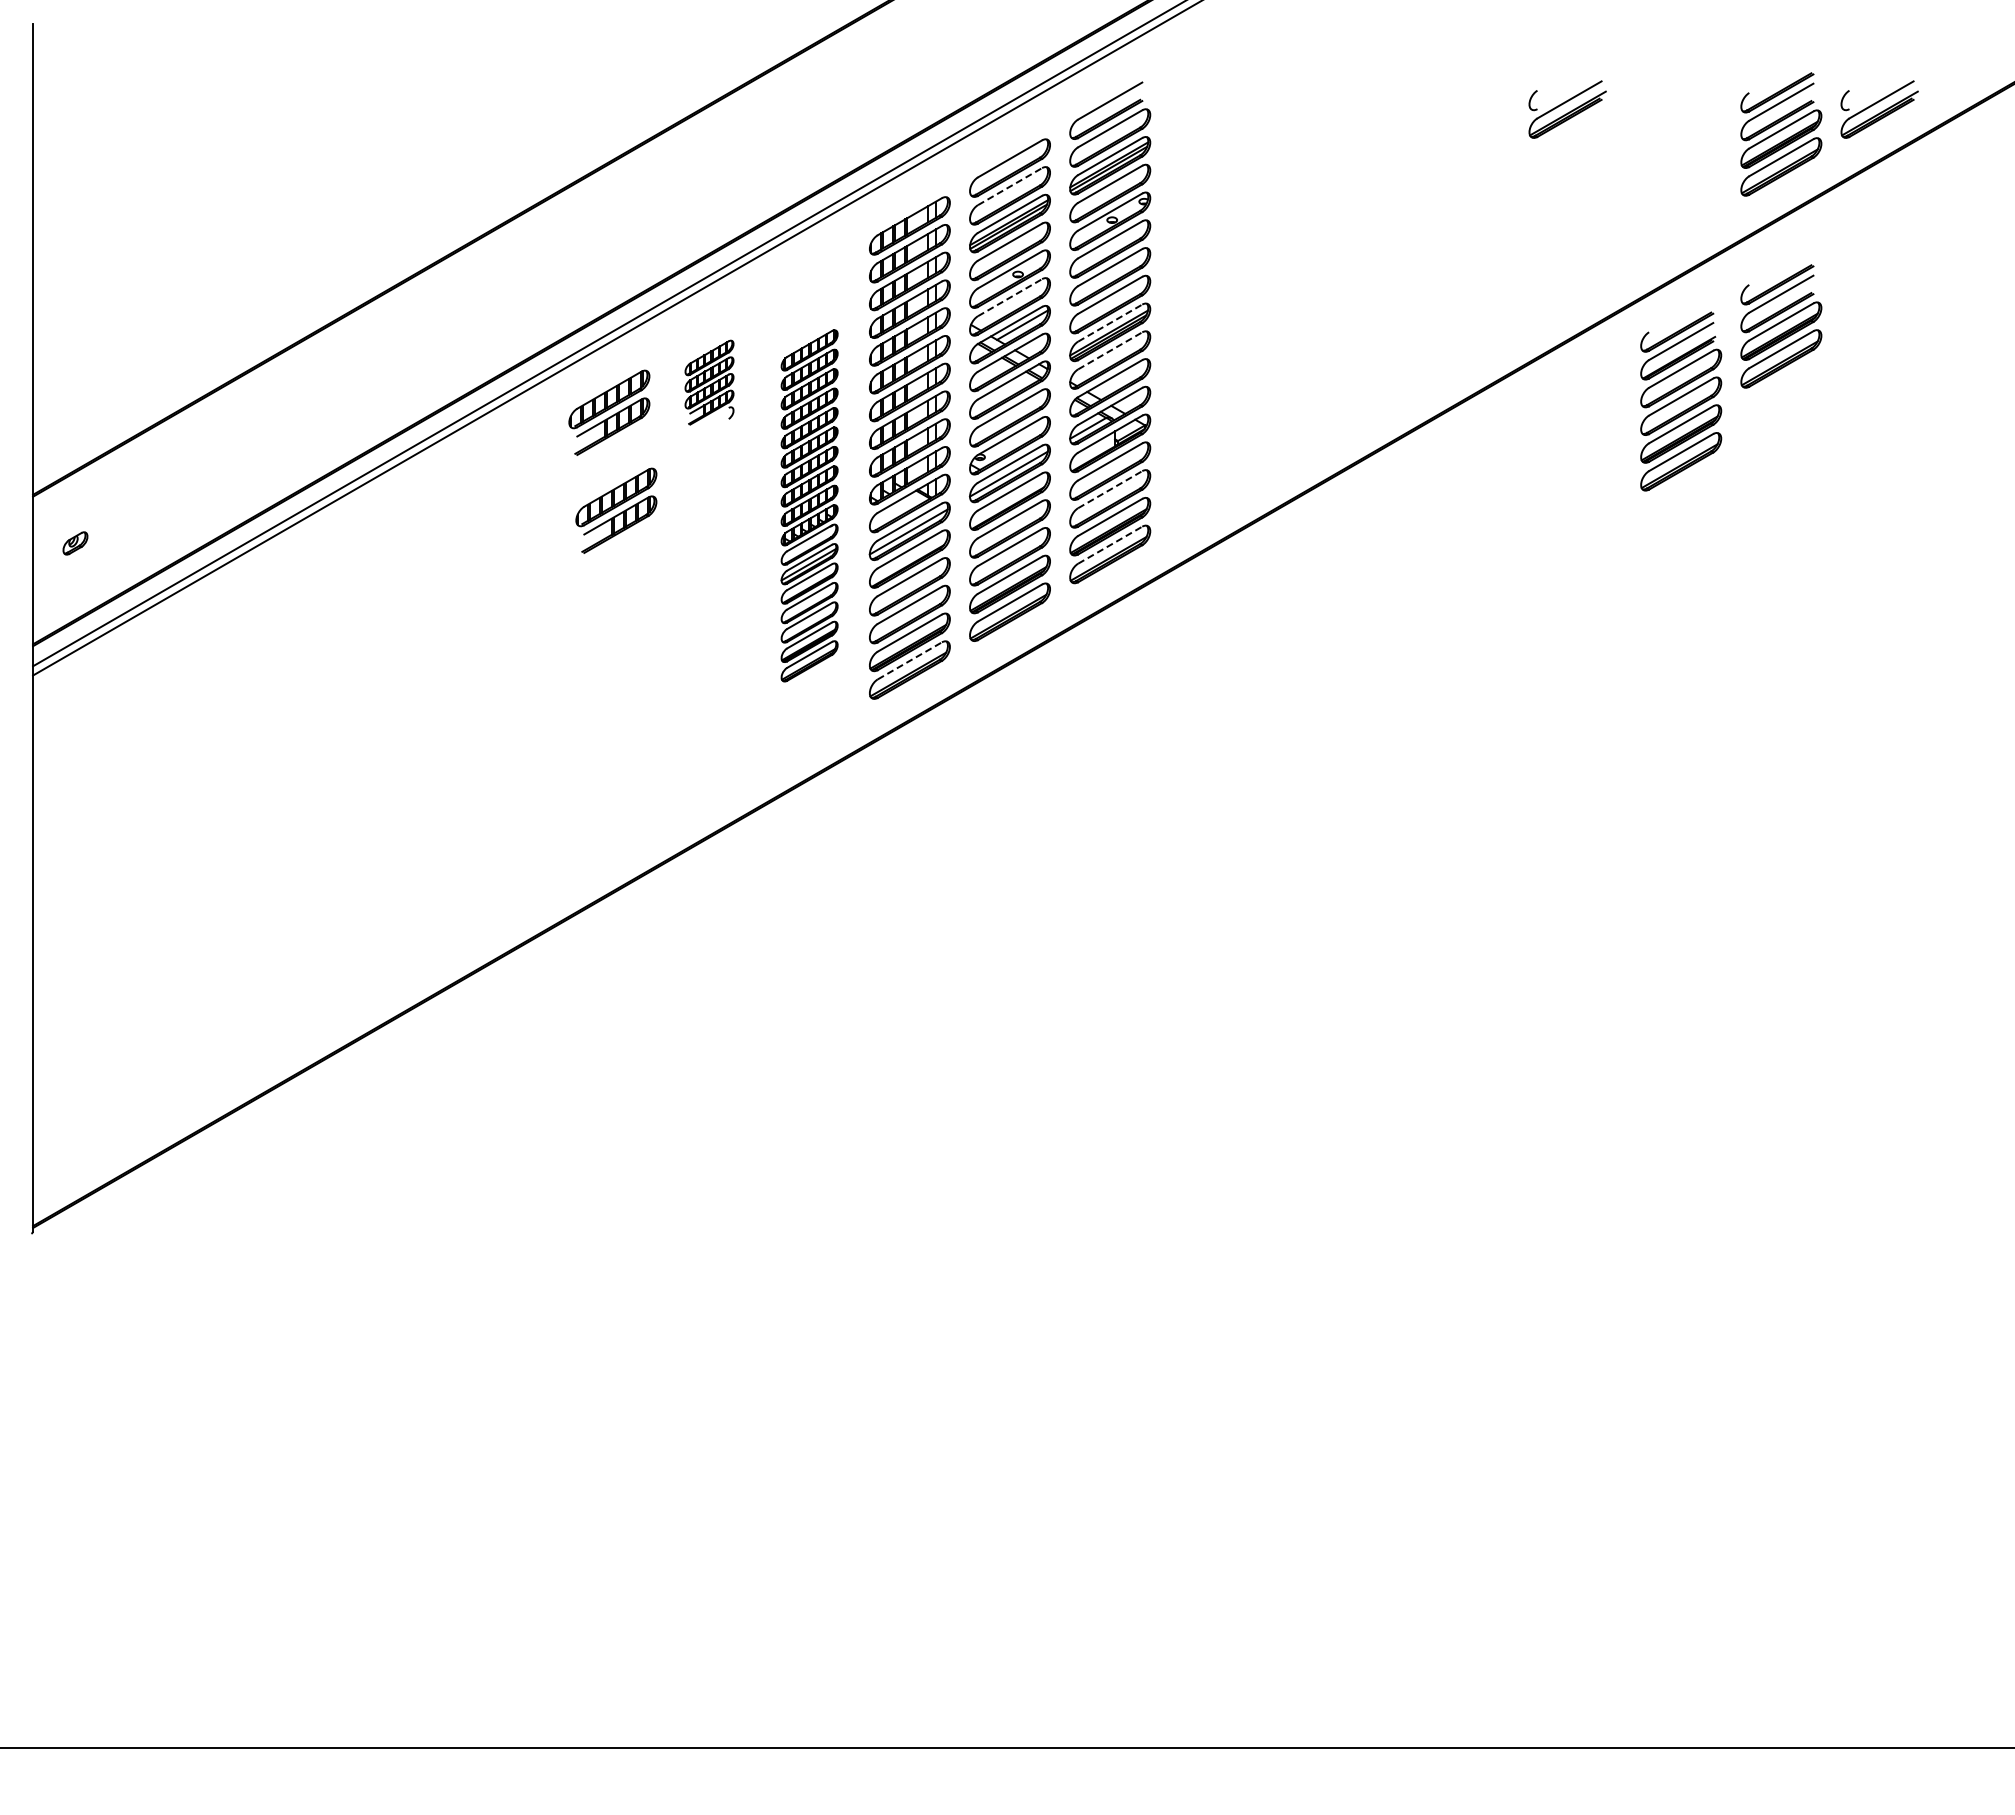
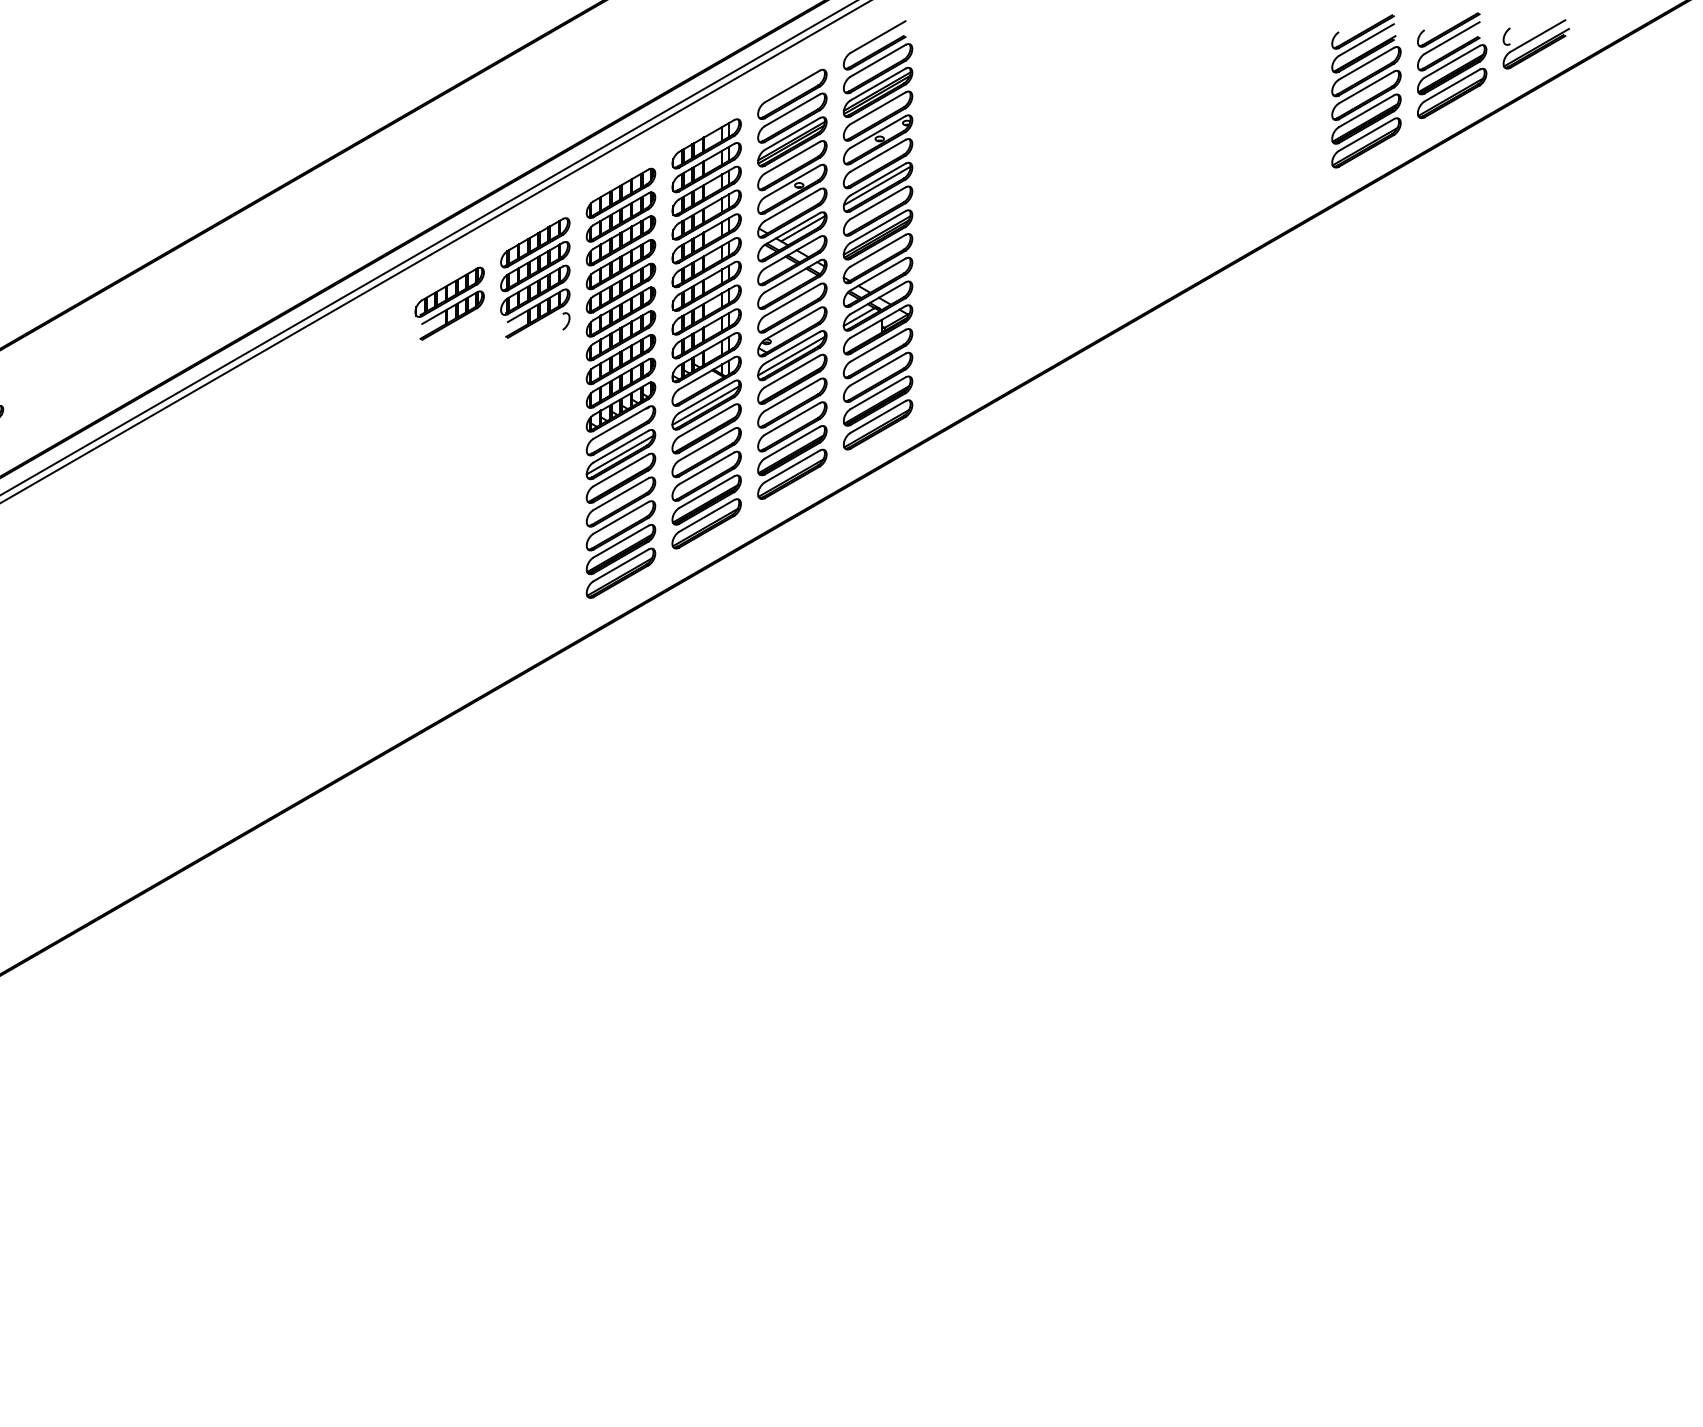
part: (1567, 109) -> (1269, 44), removed
line: (1010, 186) -> (792, 110), dashed -> solid
line: (1109, 274) -> (877, 185), added
line: (1010, 297) -> (792, 205), dashed -> solid
line: (1110, 322) -> (878, 226), dashed -> solid
part: (1781, 326) -> (1452, 229), removed
line: (1110, 350) -> (878, 250), dashed -> solid
part: (709, 382) -> (535, 277), size x1.67
part: (1681, 401) -> (1366, 91), moved
line: (1110, 489) -> (878, 369), dashed -> solid
part: (809, 505) -> (620, 383), size x1.43
part: (616, 510) -> (455, 387), removed
line: (1110, 544) -> (878, 416), dashed -> solid
line: (910, 660) -> (707, 515), dashed -> solid

